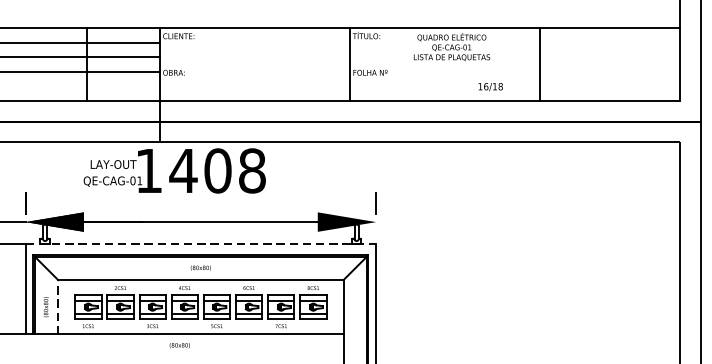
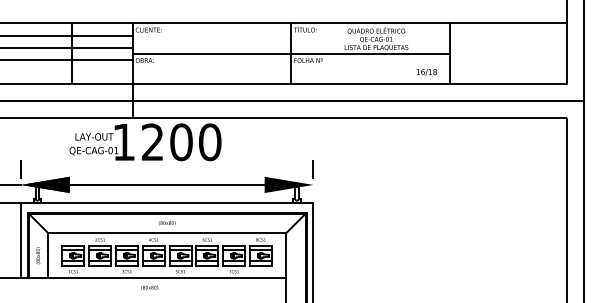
line: (350, 64) -> (291, 53), added
text: (490, 87) -> (426, 72), moved
text: (216, 171) -> (180, 142), 1408 -> 1200
line: (201, 243) -> (167, 202), dashed -> solid
line: (58, 306) -> (48, 255), dashed -> solid

